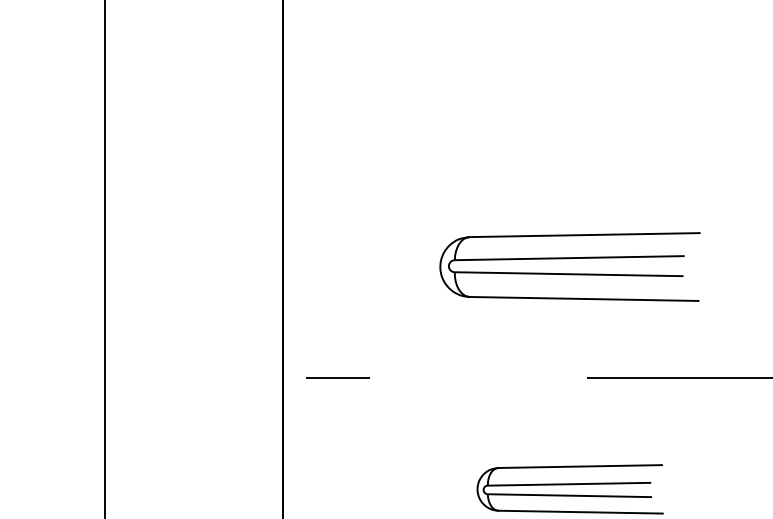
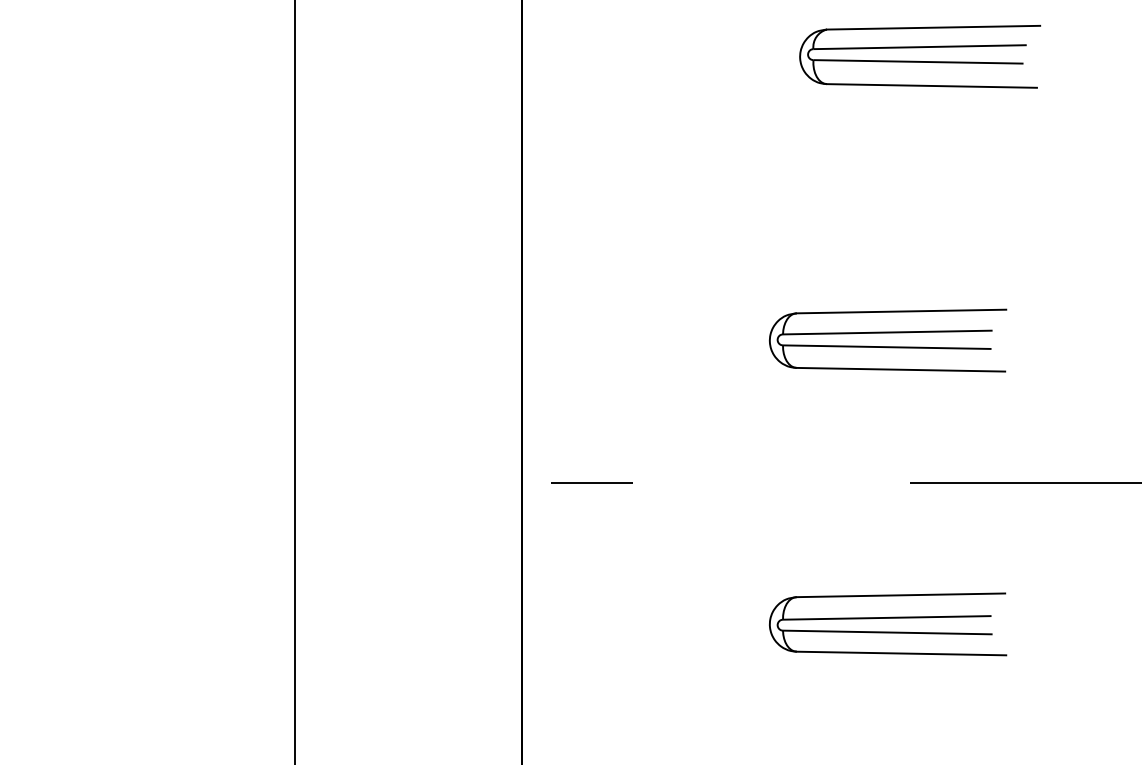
part: (594, 44) -> (919, 56), added
part: (570, 266) -> (888, 340), size x0.71

